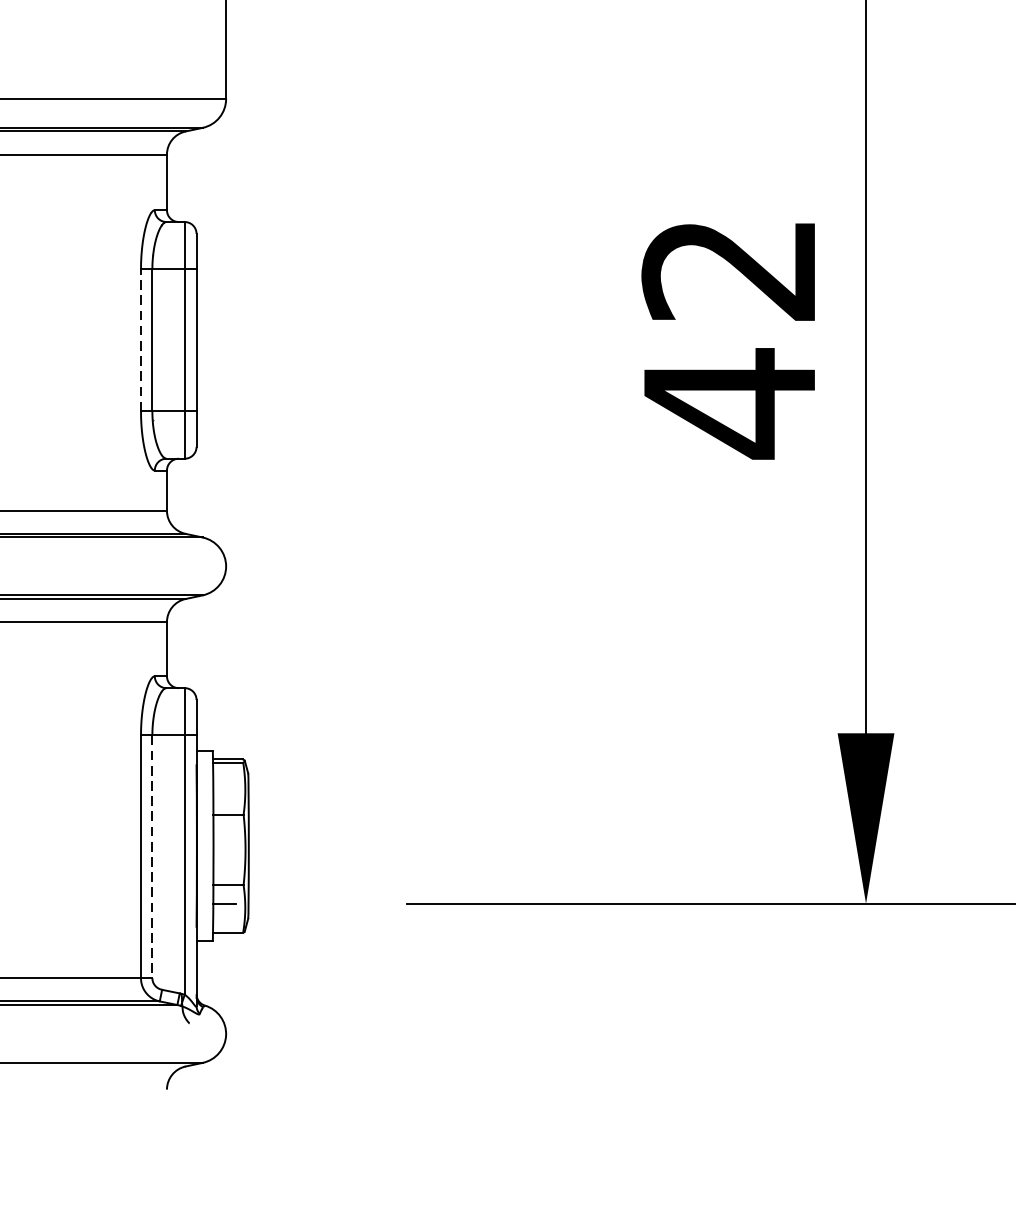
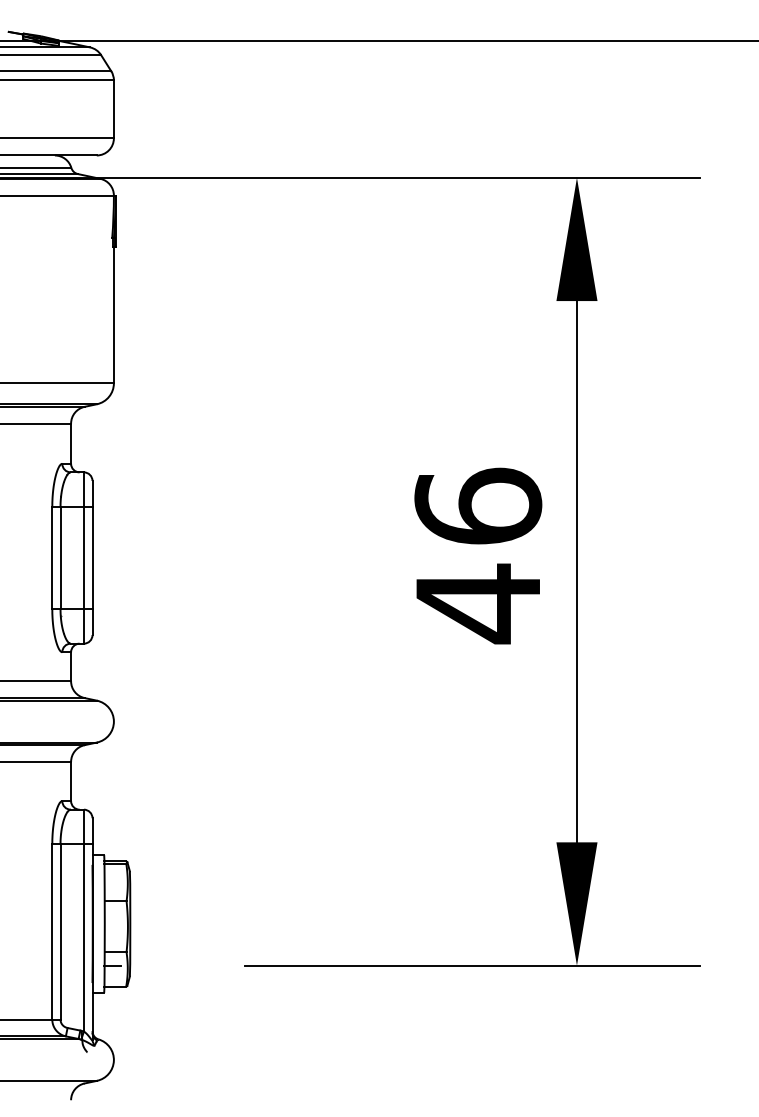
text: (729, 267) -> (478, 505), 42 -> 46
line: (141, 339) -> (52, 557), dashed -> solid
line: (152, 856) -> (60, 931), dashed -> solid

